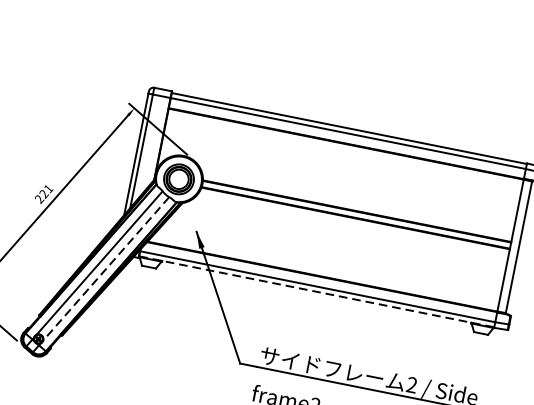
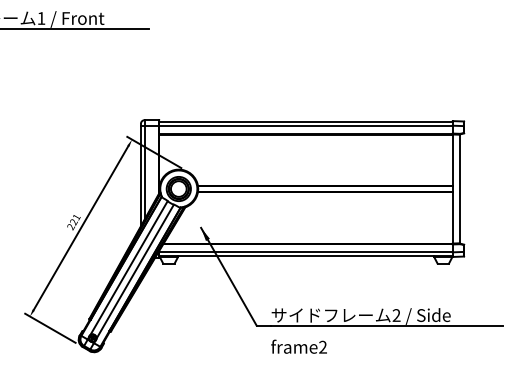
line: (105, 269) -> (134, 272), dashed -> solid
line: (317, 291) -> (306, 256), dashed -> solid

